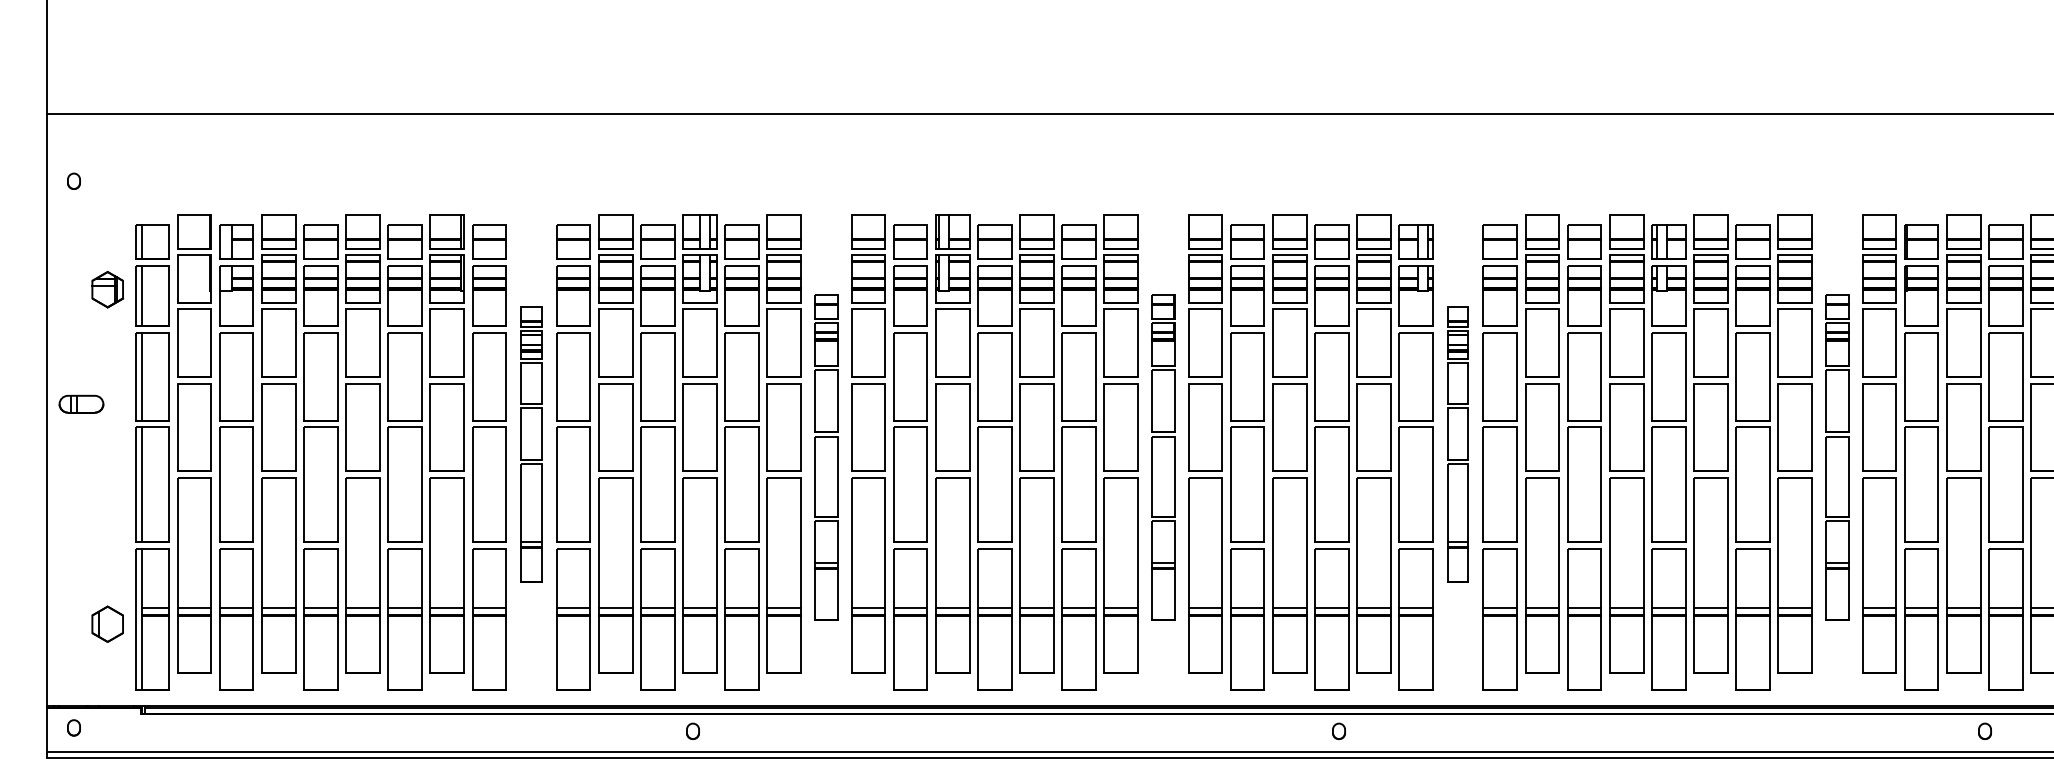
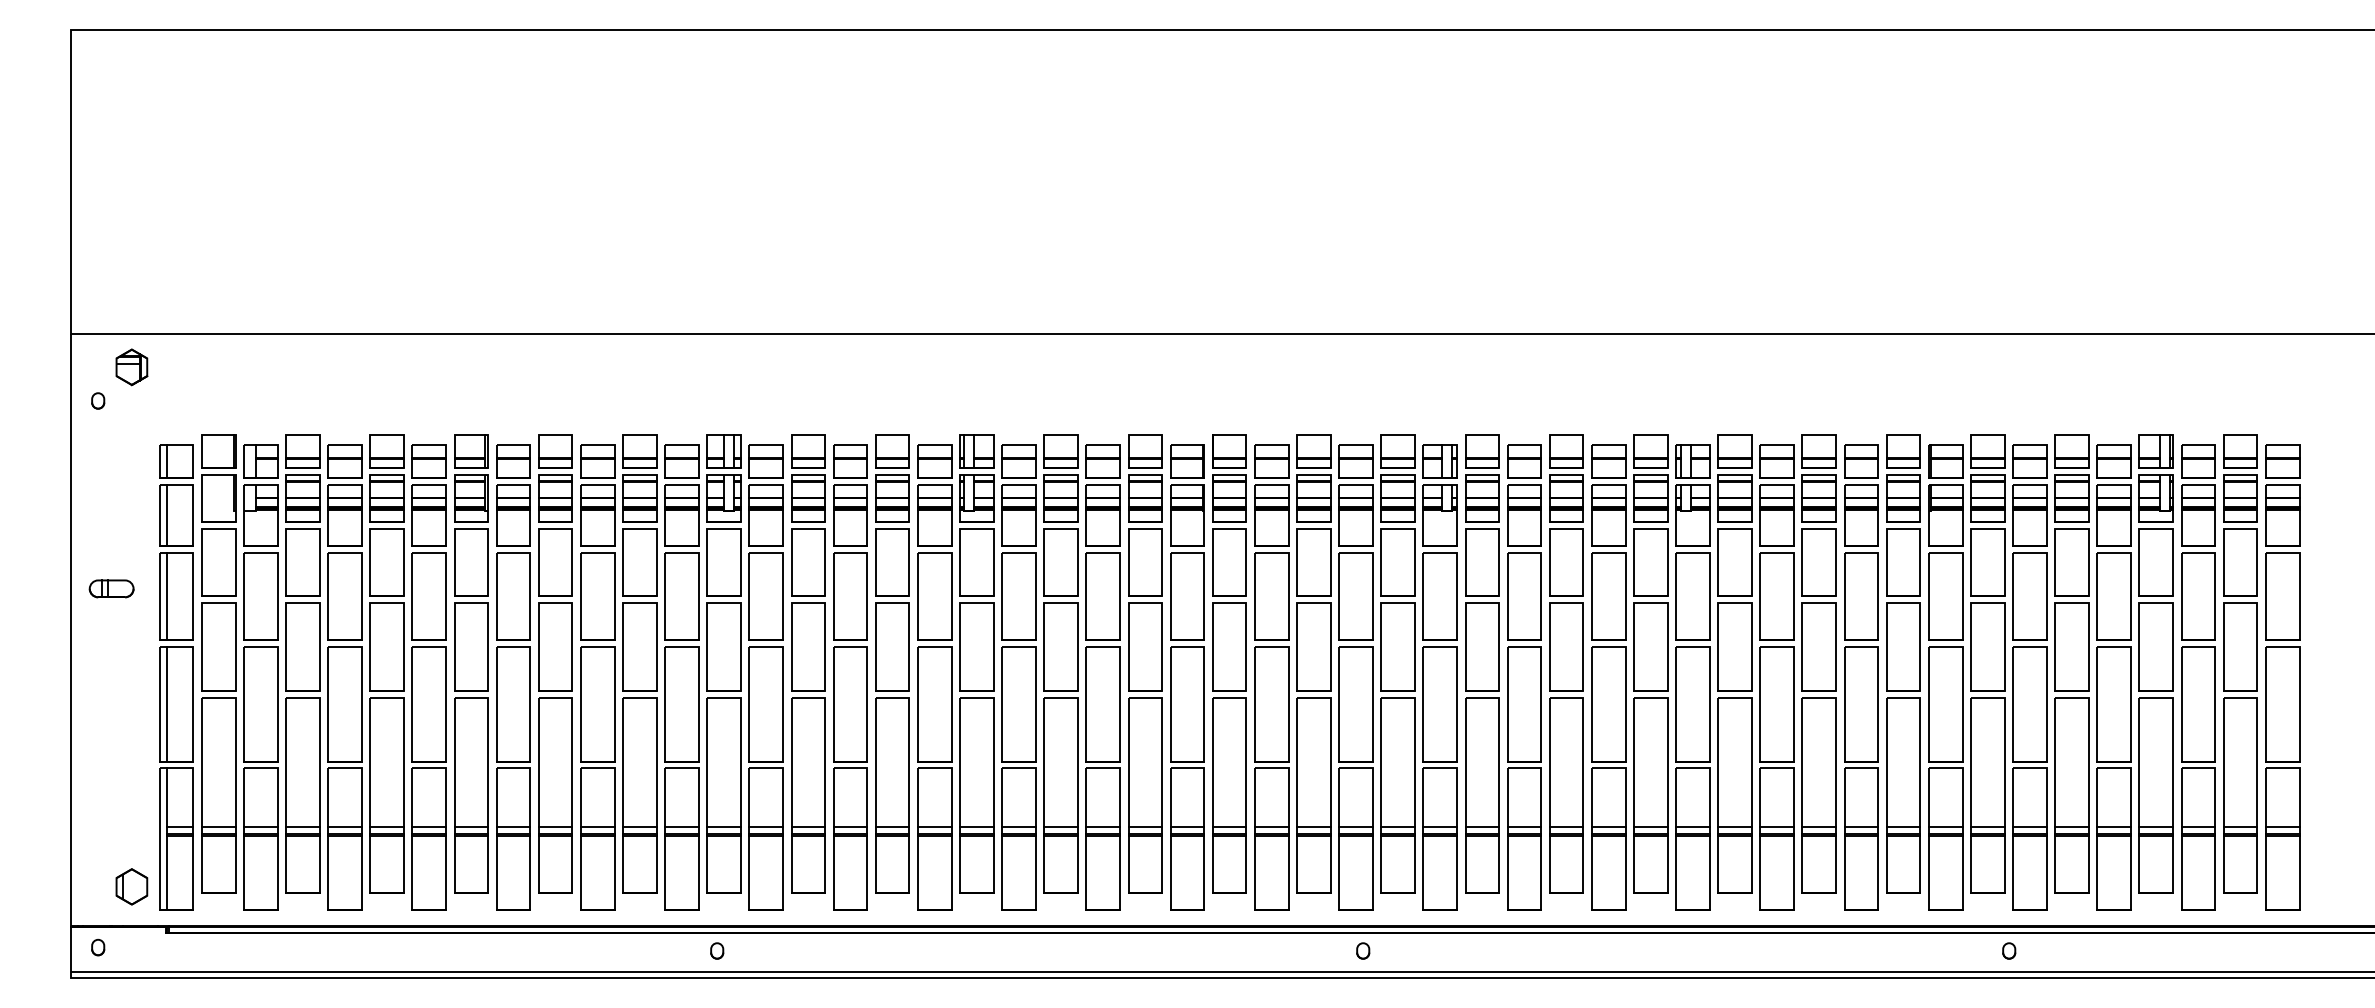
part: (107, 289) -> (131, 367), moved
part: (81, 403) -> (111, 588), moved
part: (531, 443) -> (555, 663), size x1.67
part: (1458, 443) -> (1482, 663), size x1.67
part: (826, 457) -> (850, 677), size x1.43
part: (1163, 457) -> (1187, 677), size x1.43
part: (1837, 457) -> (1861, 677), size x1.43
part: (107, 623) -> (131, 886), moved

